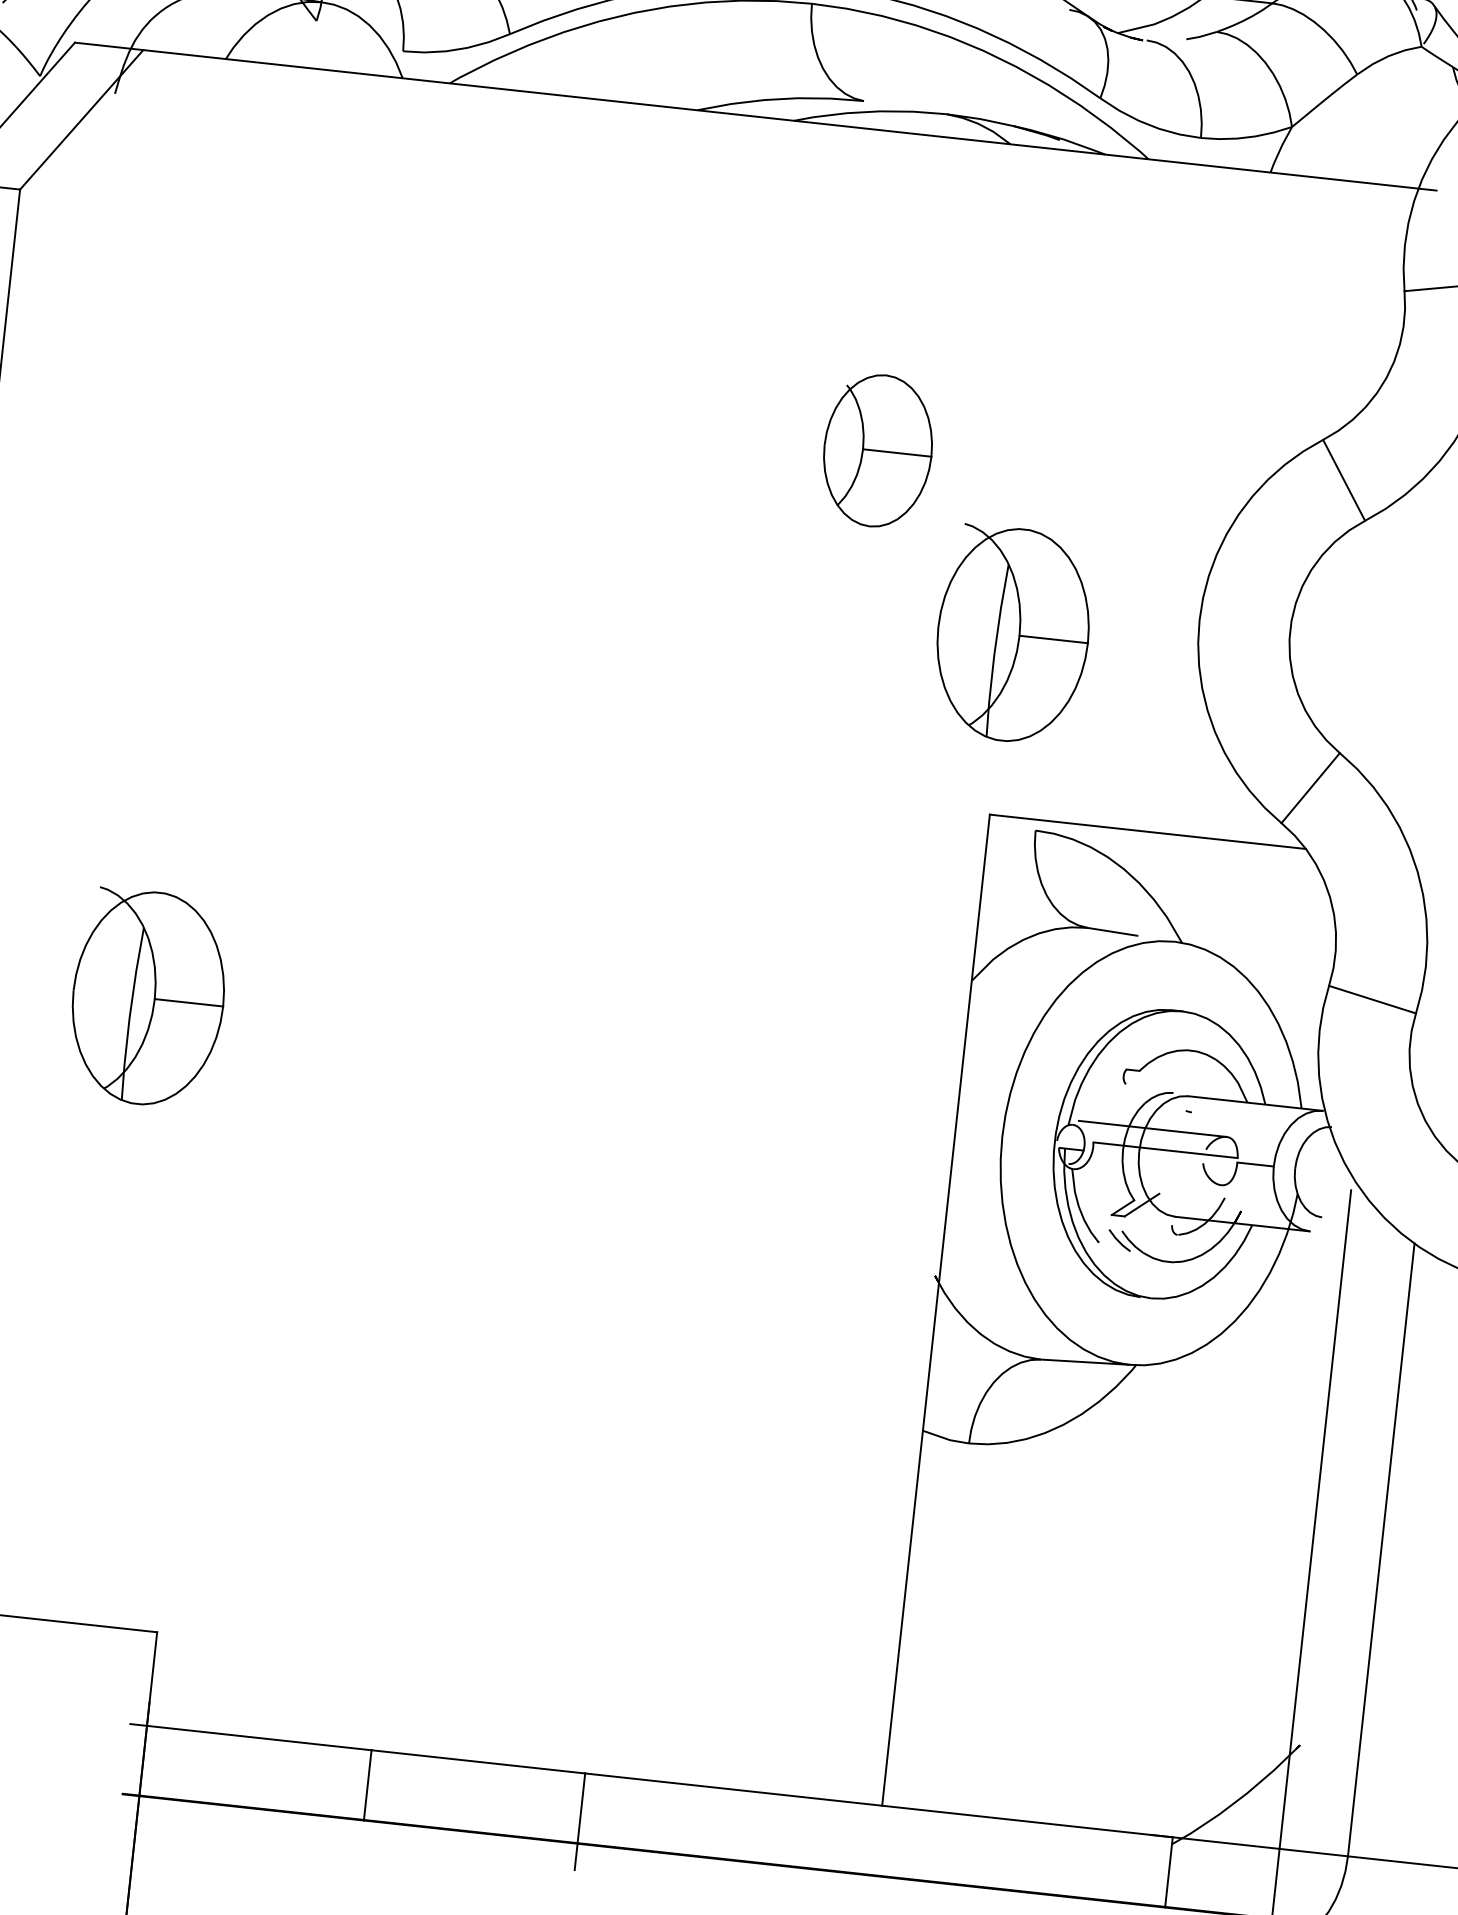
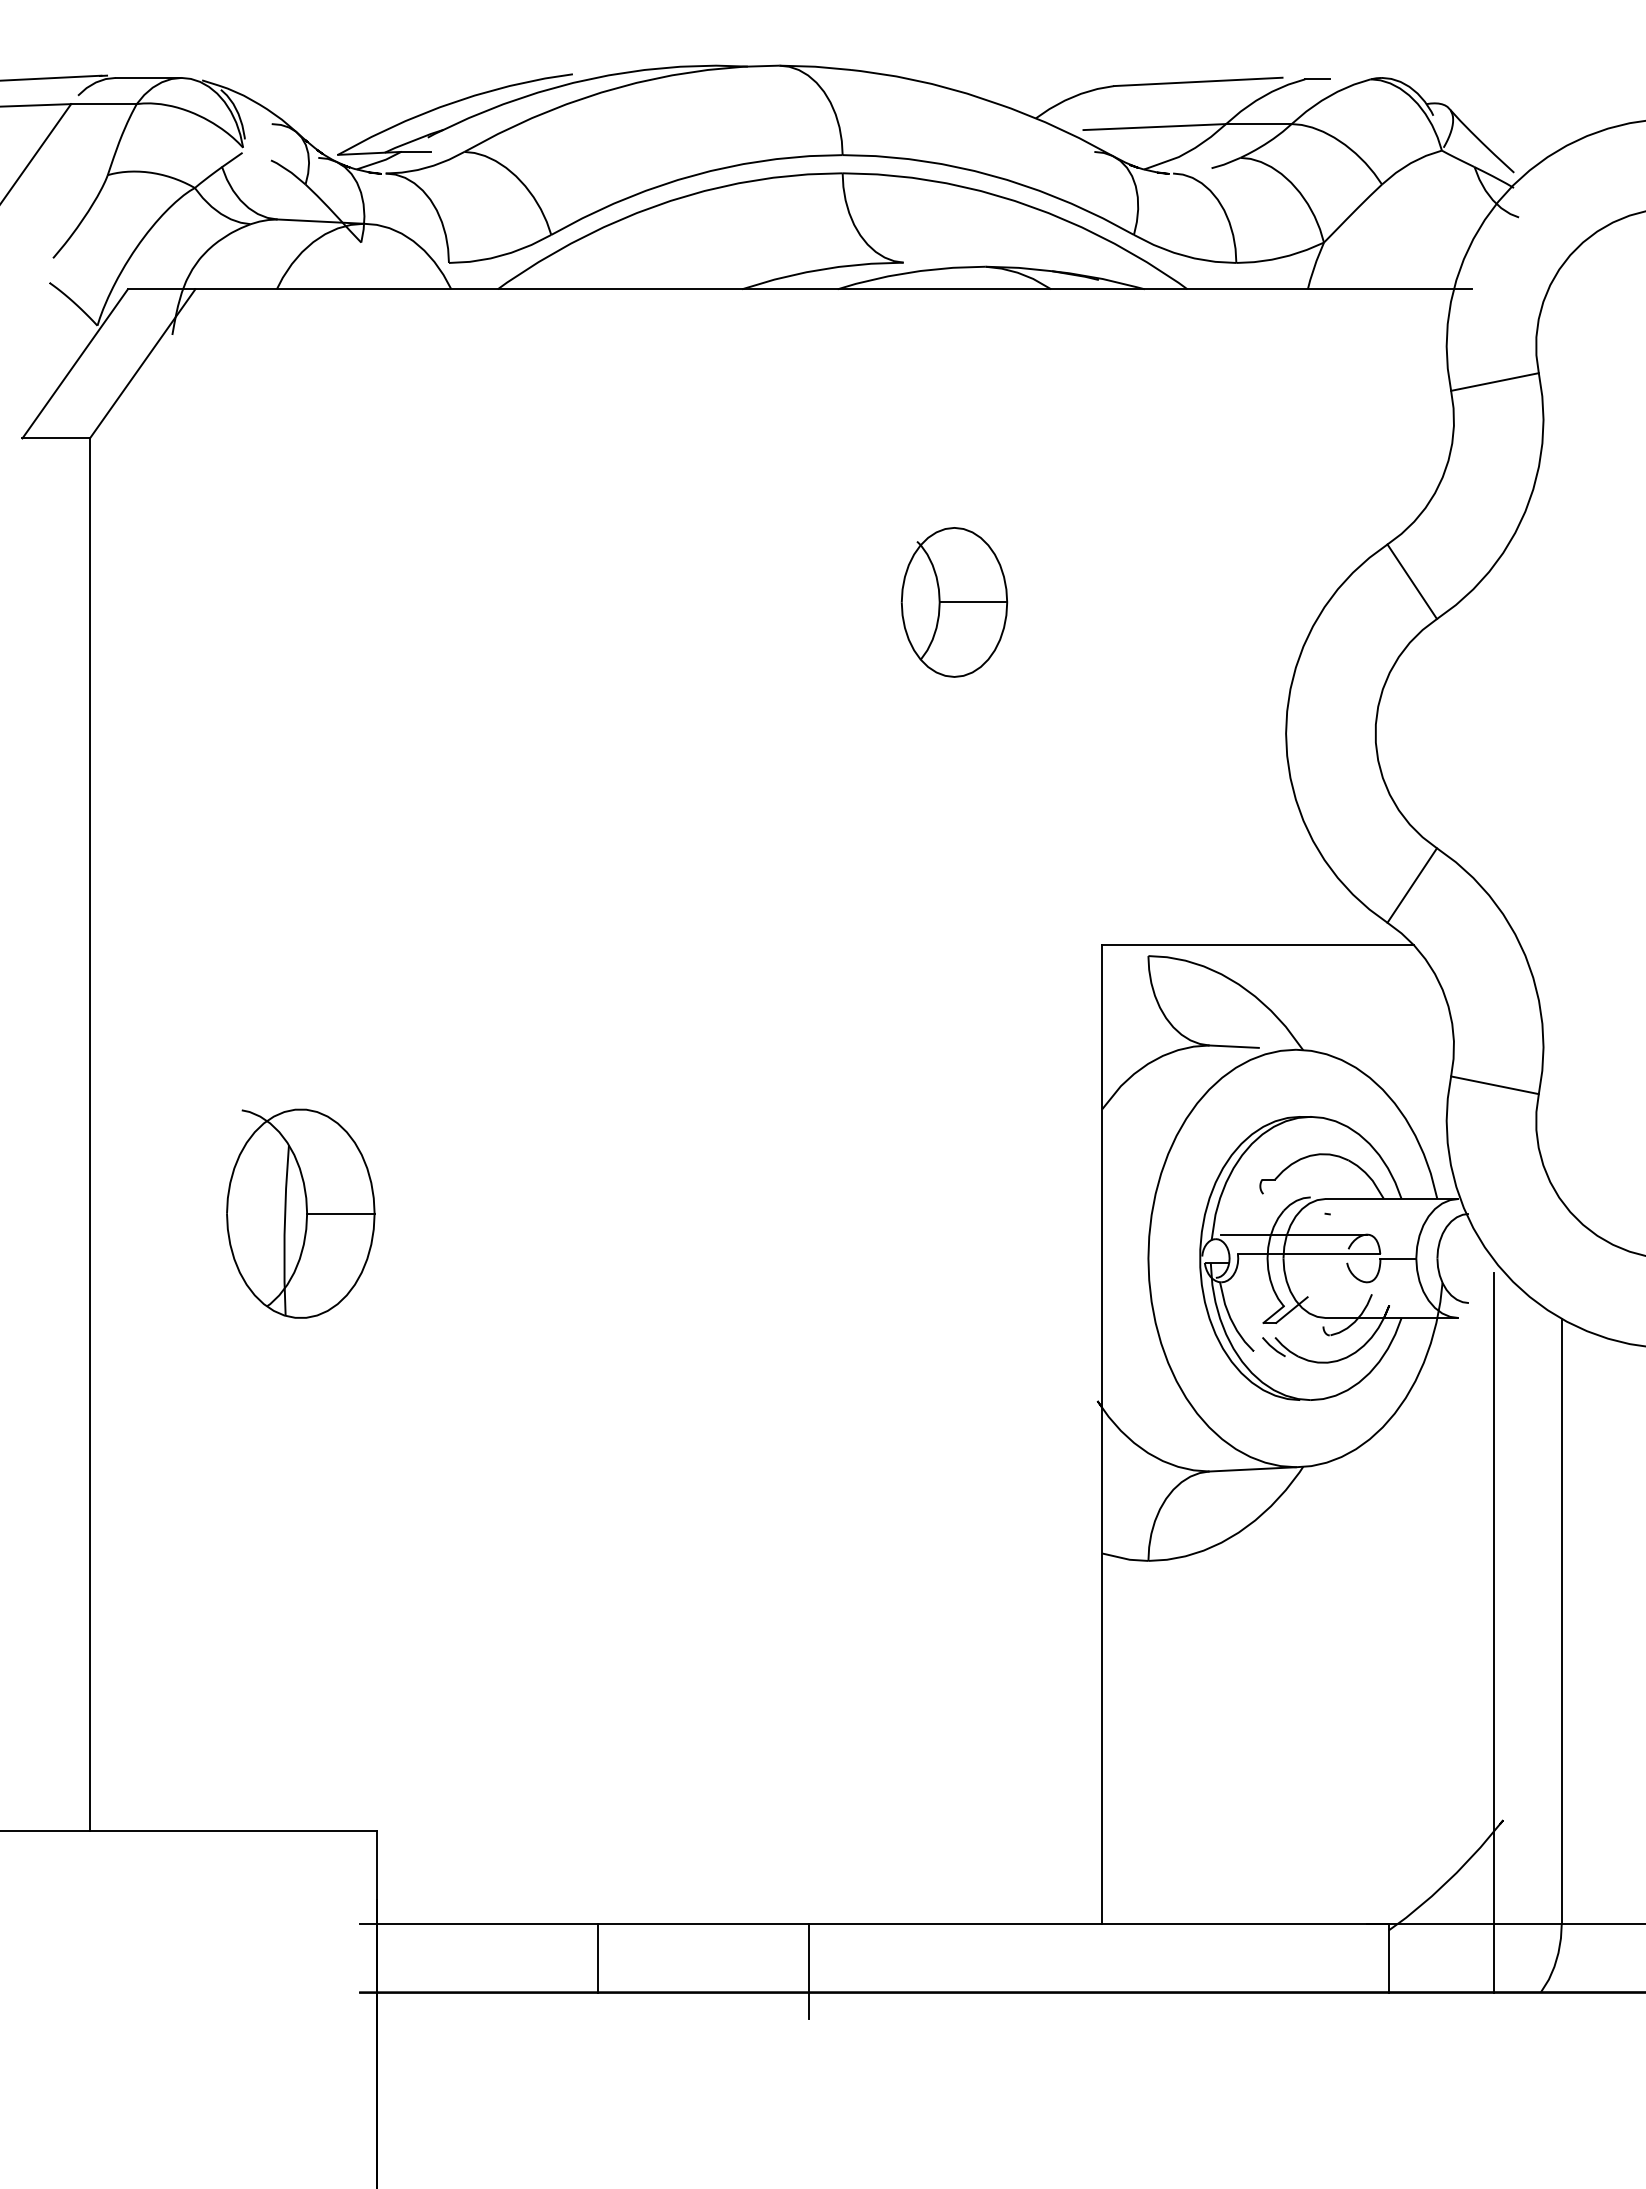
part: (1012, 634) -> (1105, 767), removed

